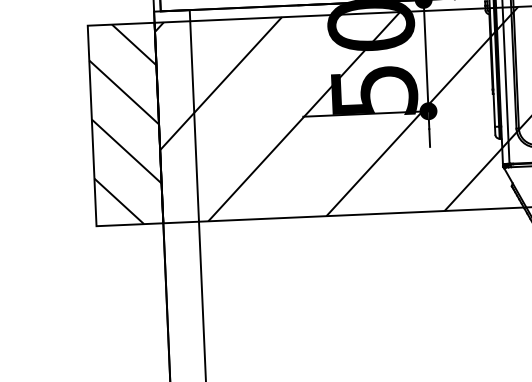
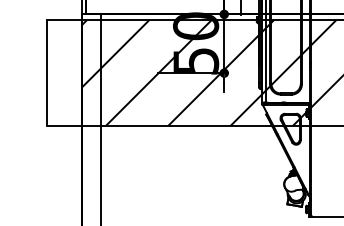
hatch: (125, 125) -> (64, 73), removed

